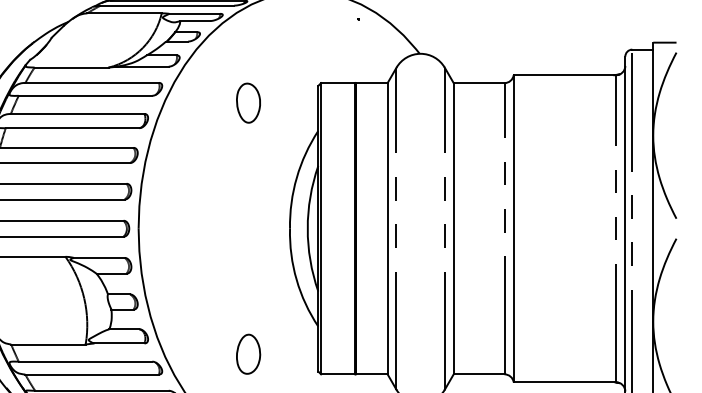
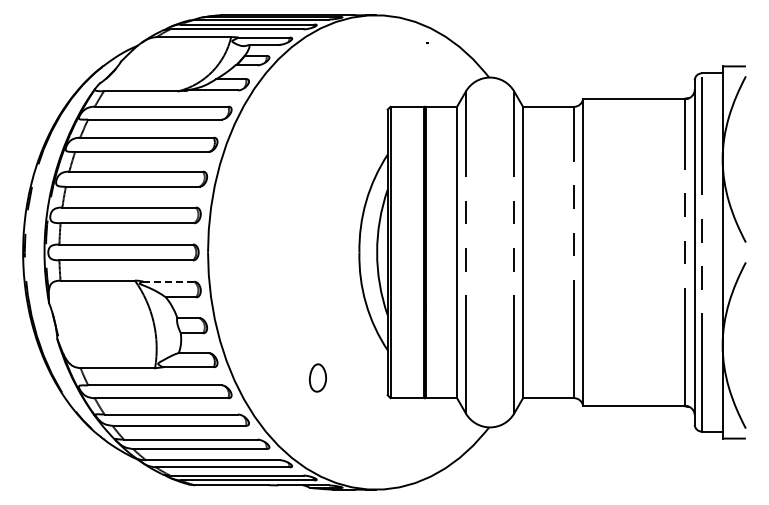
part: (248, 102) -> (317, 126), removed
line: (100, 257) -> (169, 281), solid -> dashed
part: (248, 353) -> (317, 377), size x0.7

